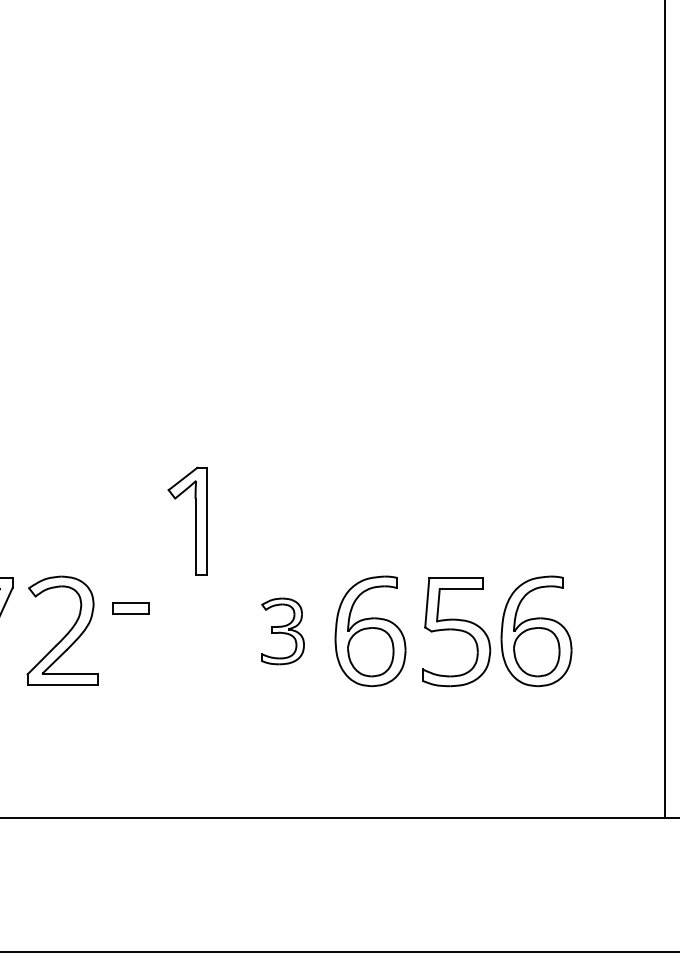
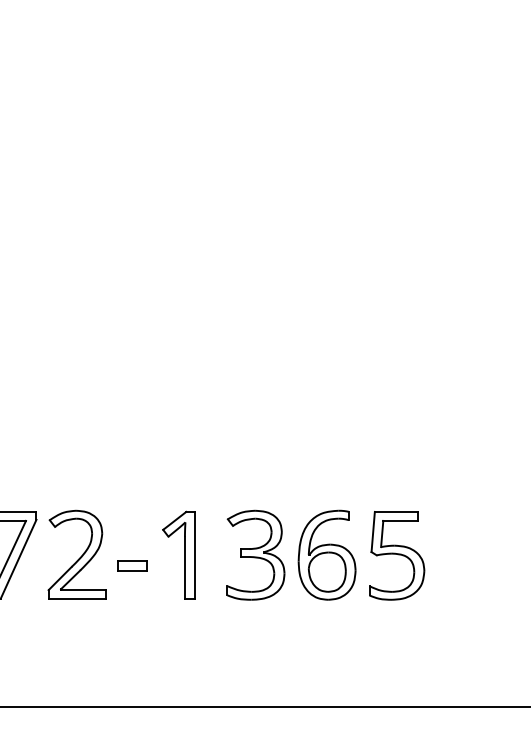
part: (195, 520) -> (184, 554), moved
part: (130, 608) -> (132, 565), moved
part: (282, 631) -> (255, 555), size x1.67
part: (536, 631) -> (461, 555), removed

